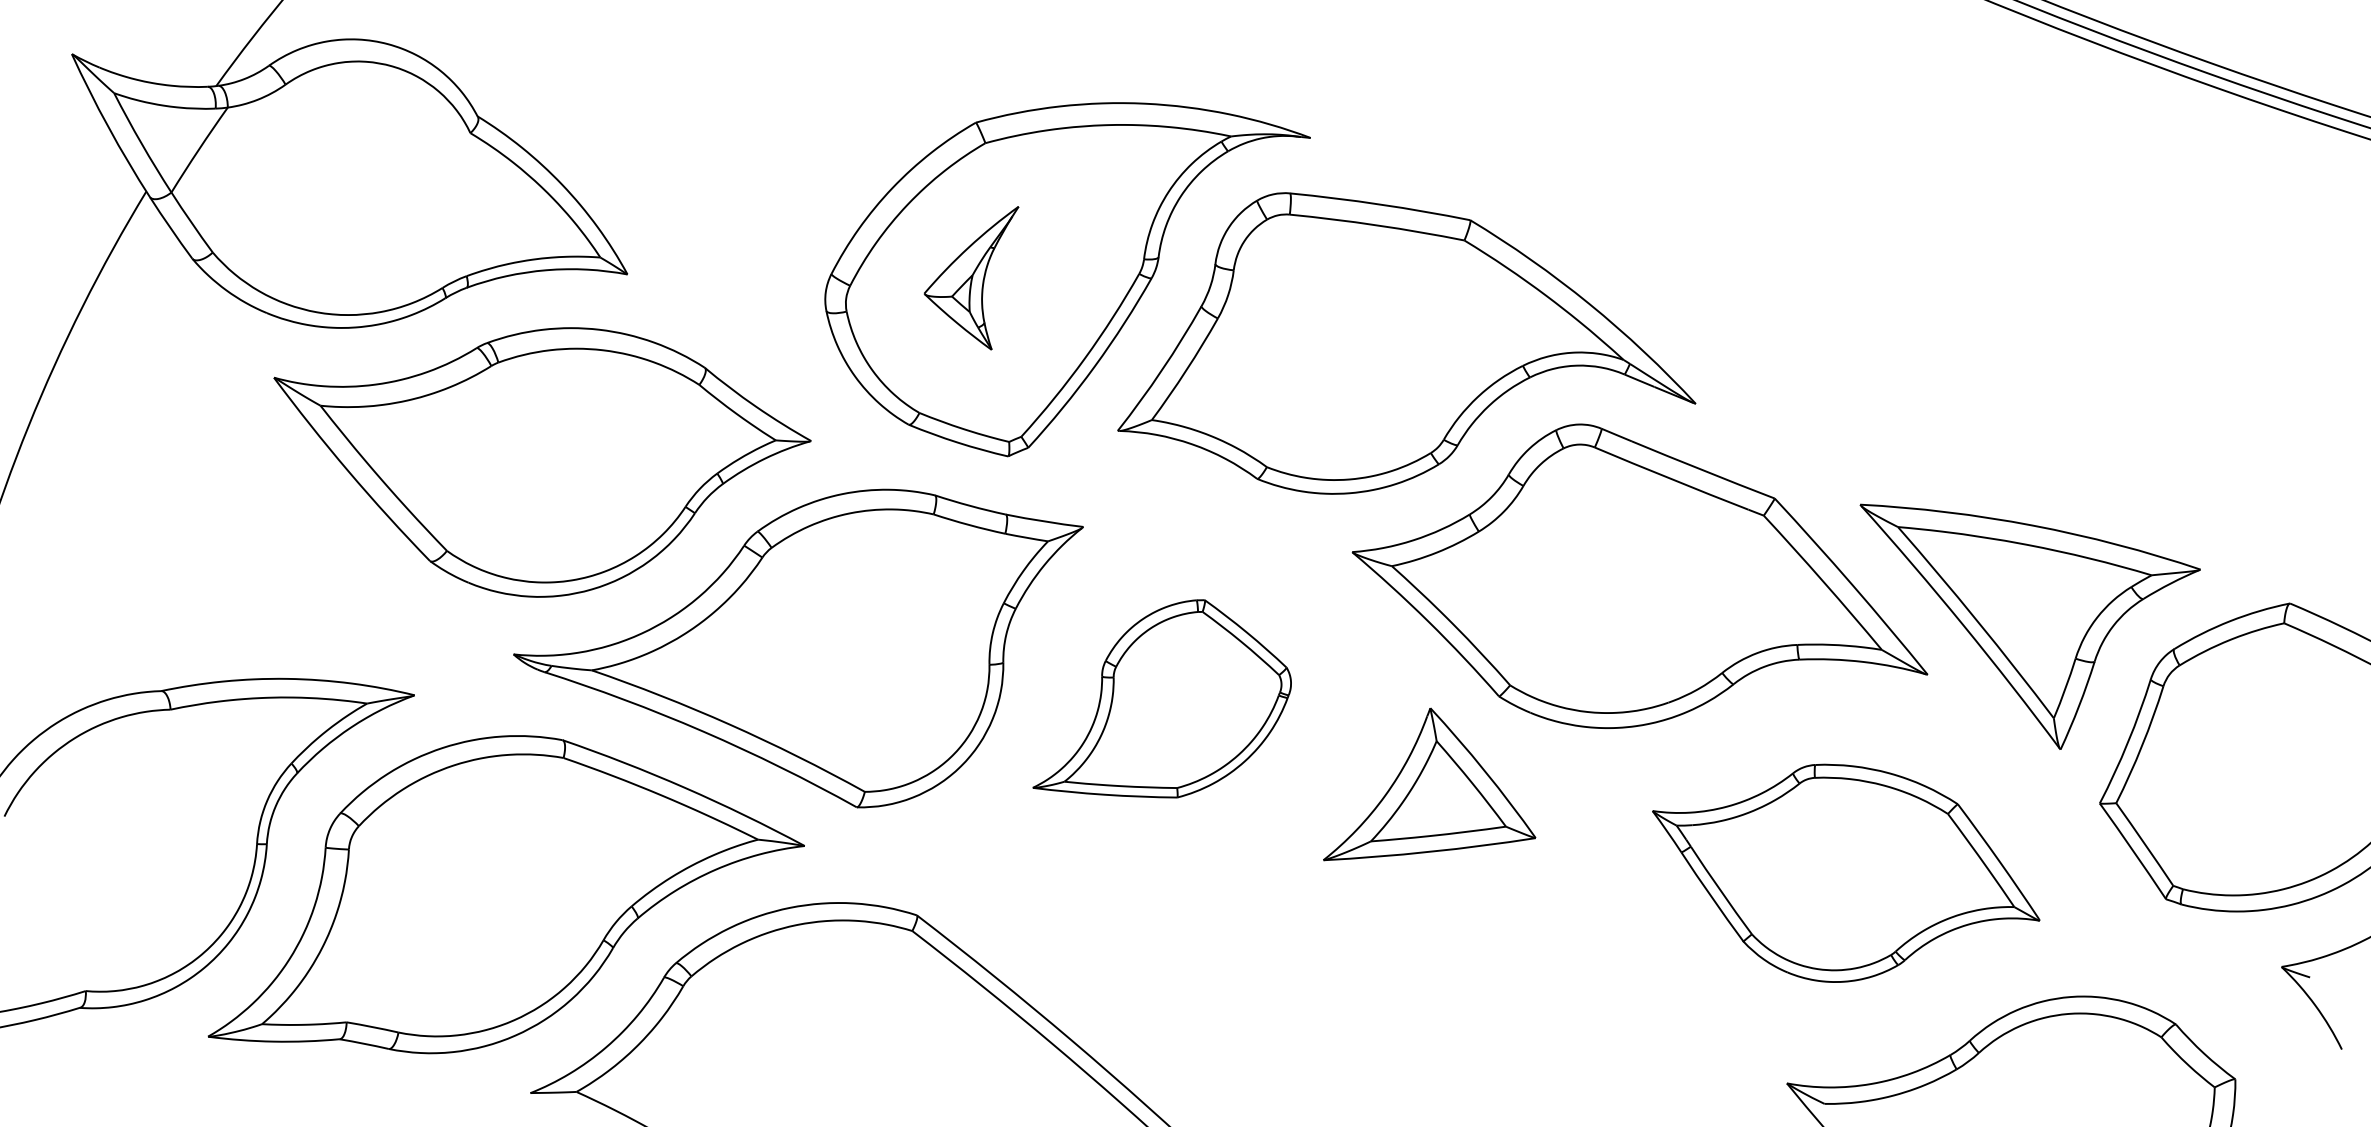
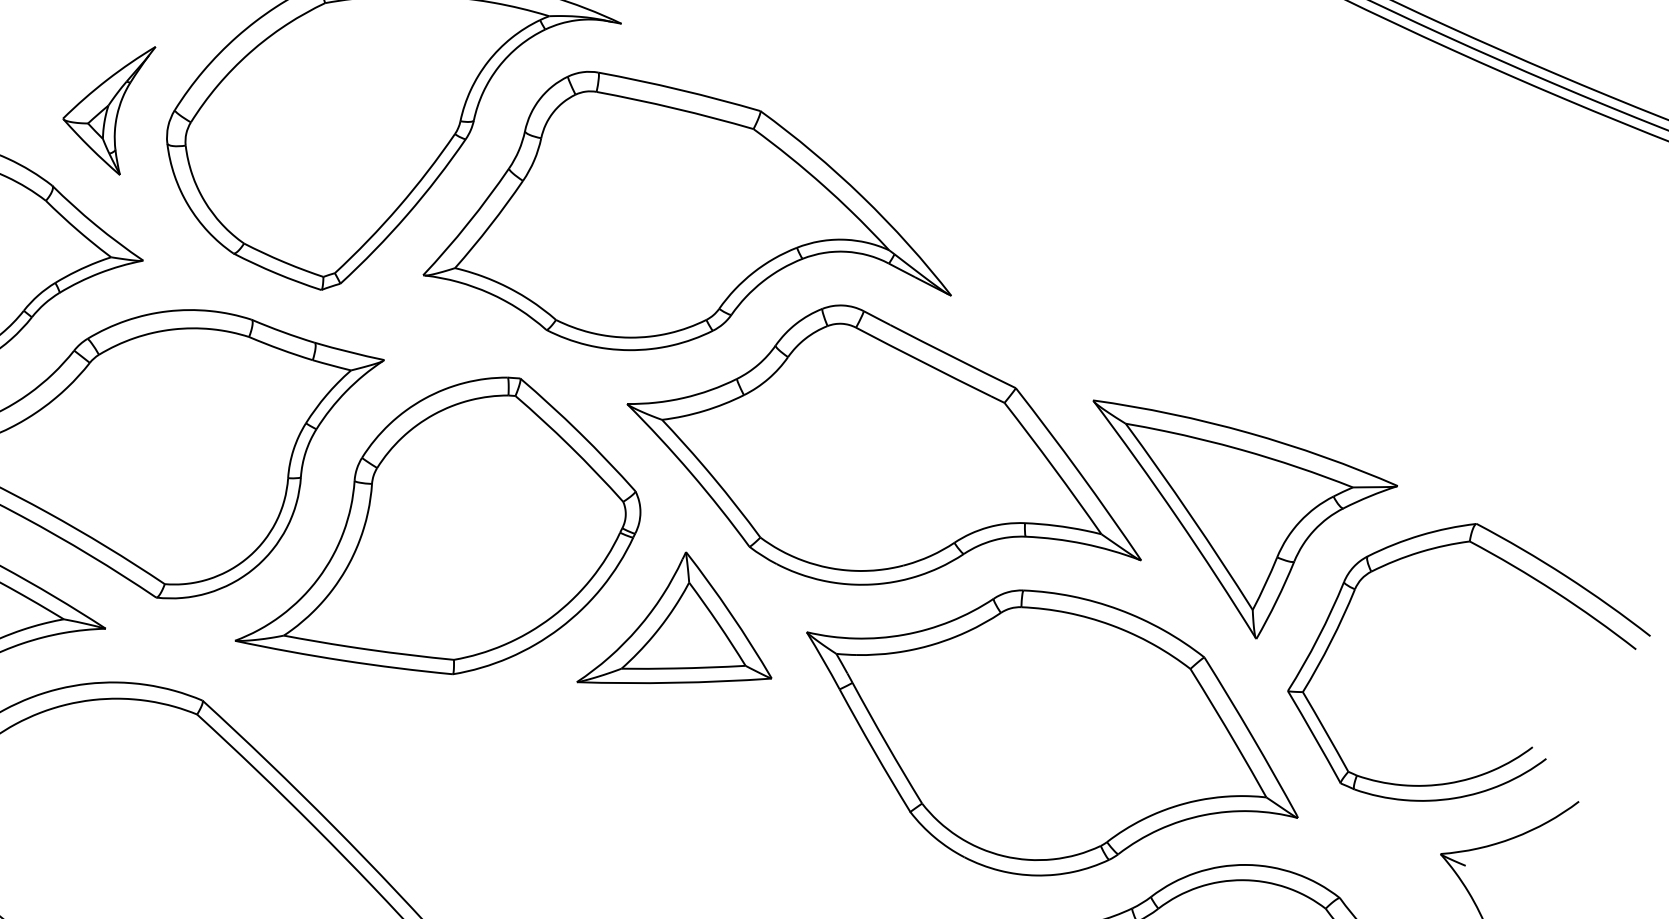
part: (971, 278) -> (107, 108), moved
part: (1161, 698) -> (442, 522), size x1.67
part: (1846, 873) -> (1051, 735), size x1.43

